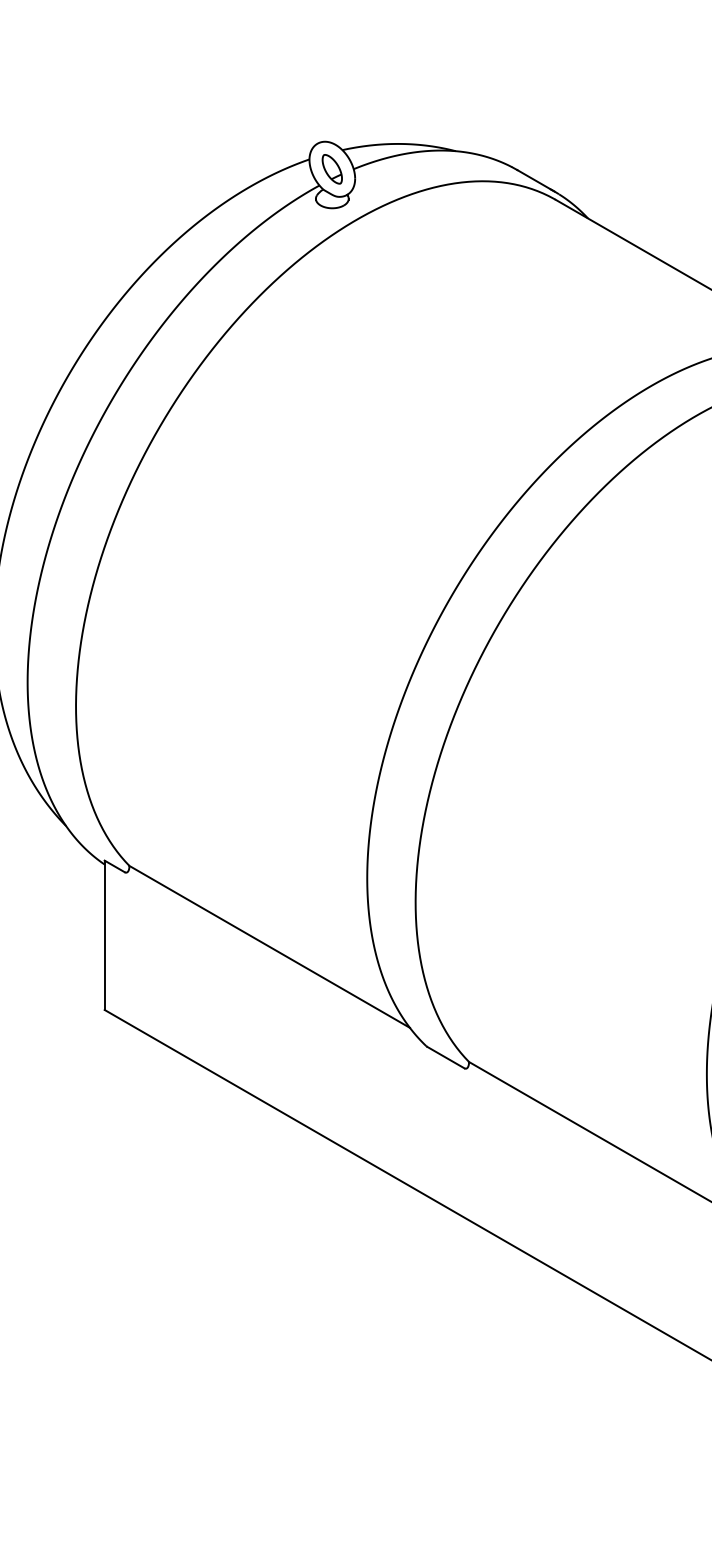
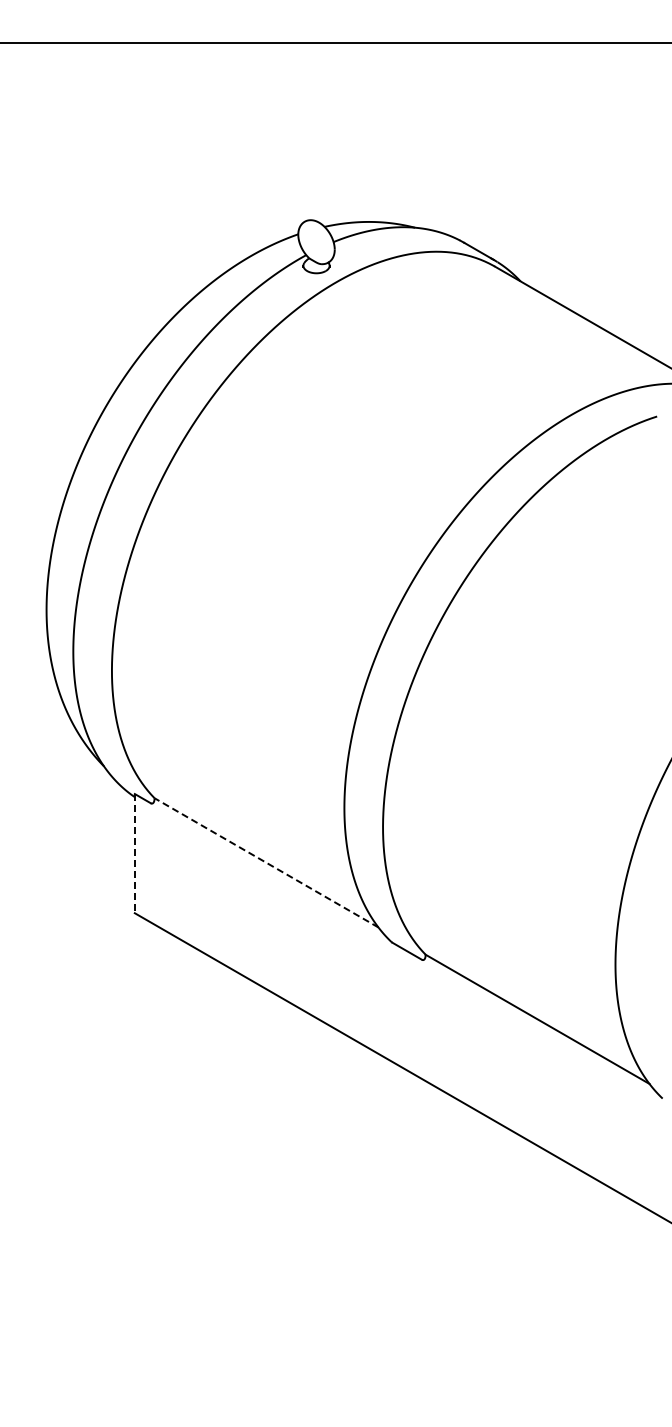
part: (332, 168) -> (316, 241), removed
line: (104, 935) -> (134, 853), solid -> dashed
line: (269, 946) -> (266, 862), solid -> dashed

